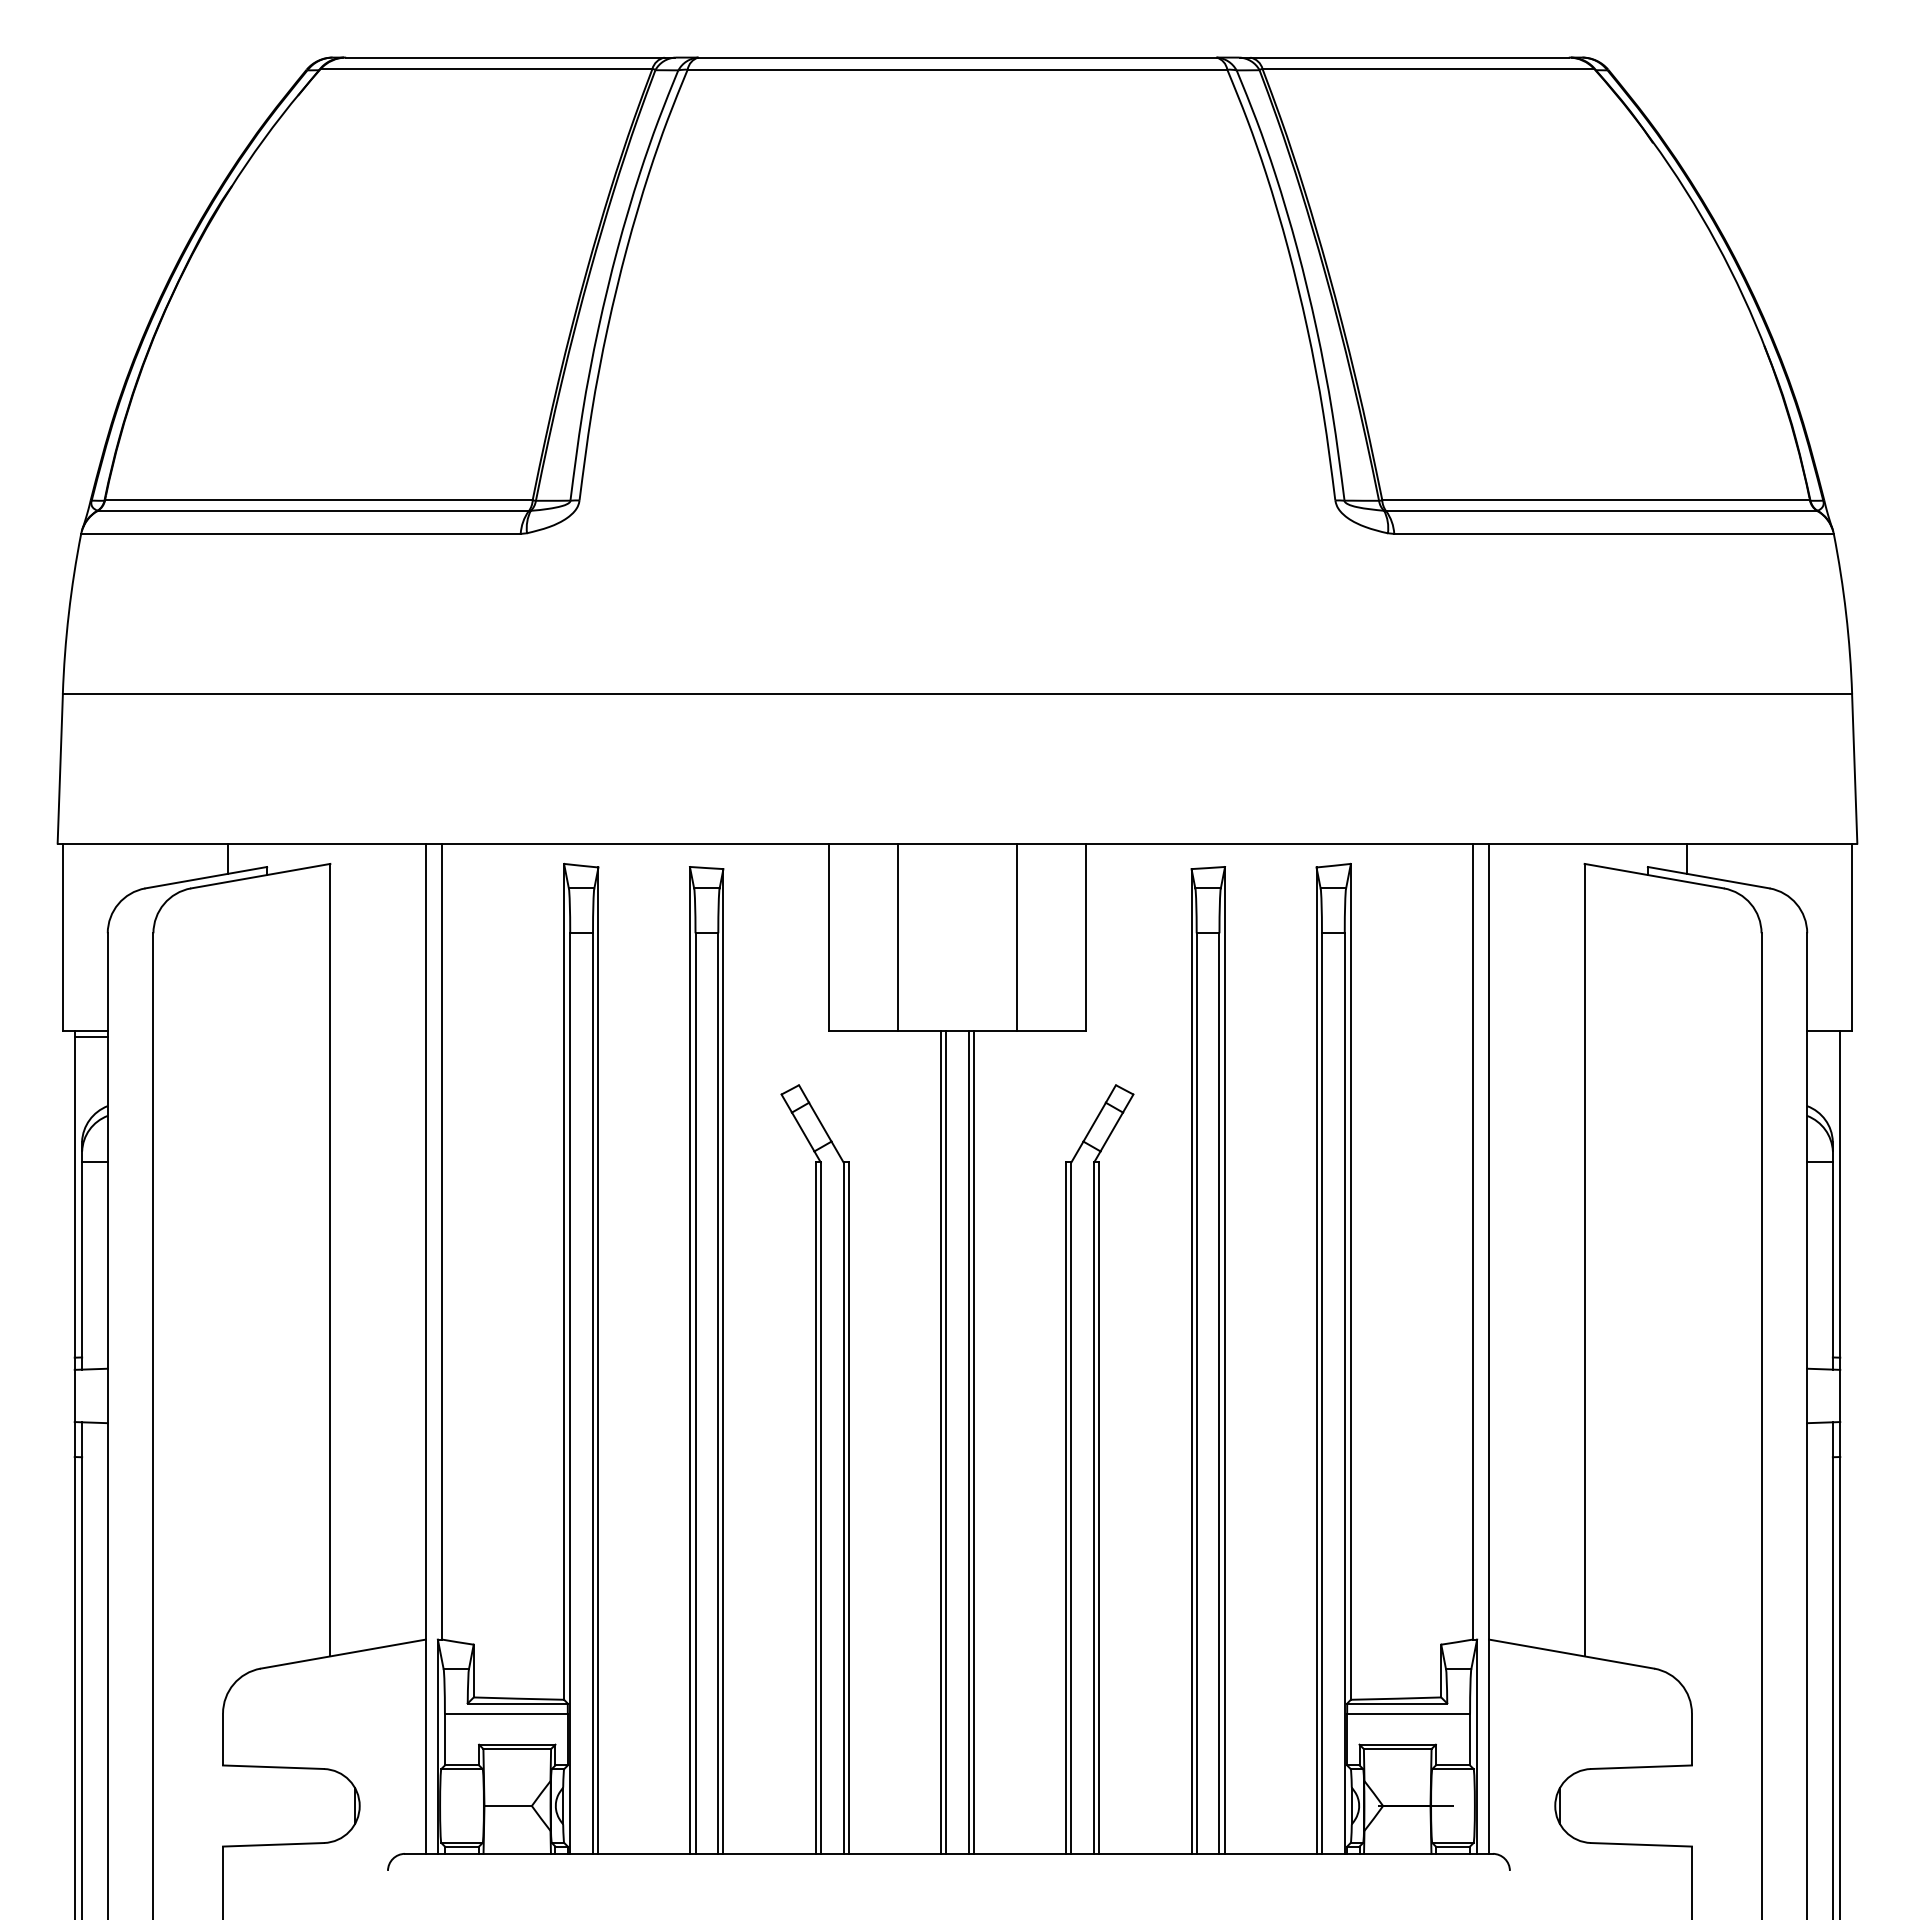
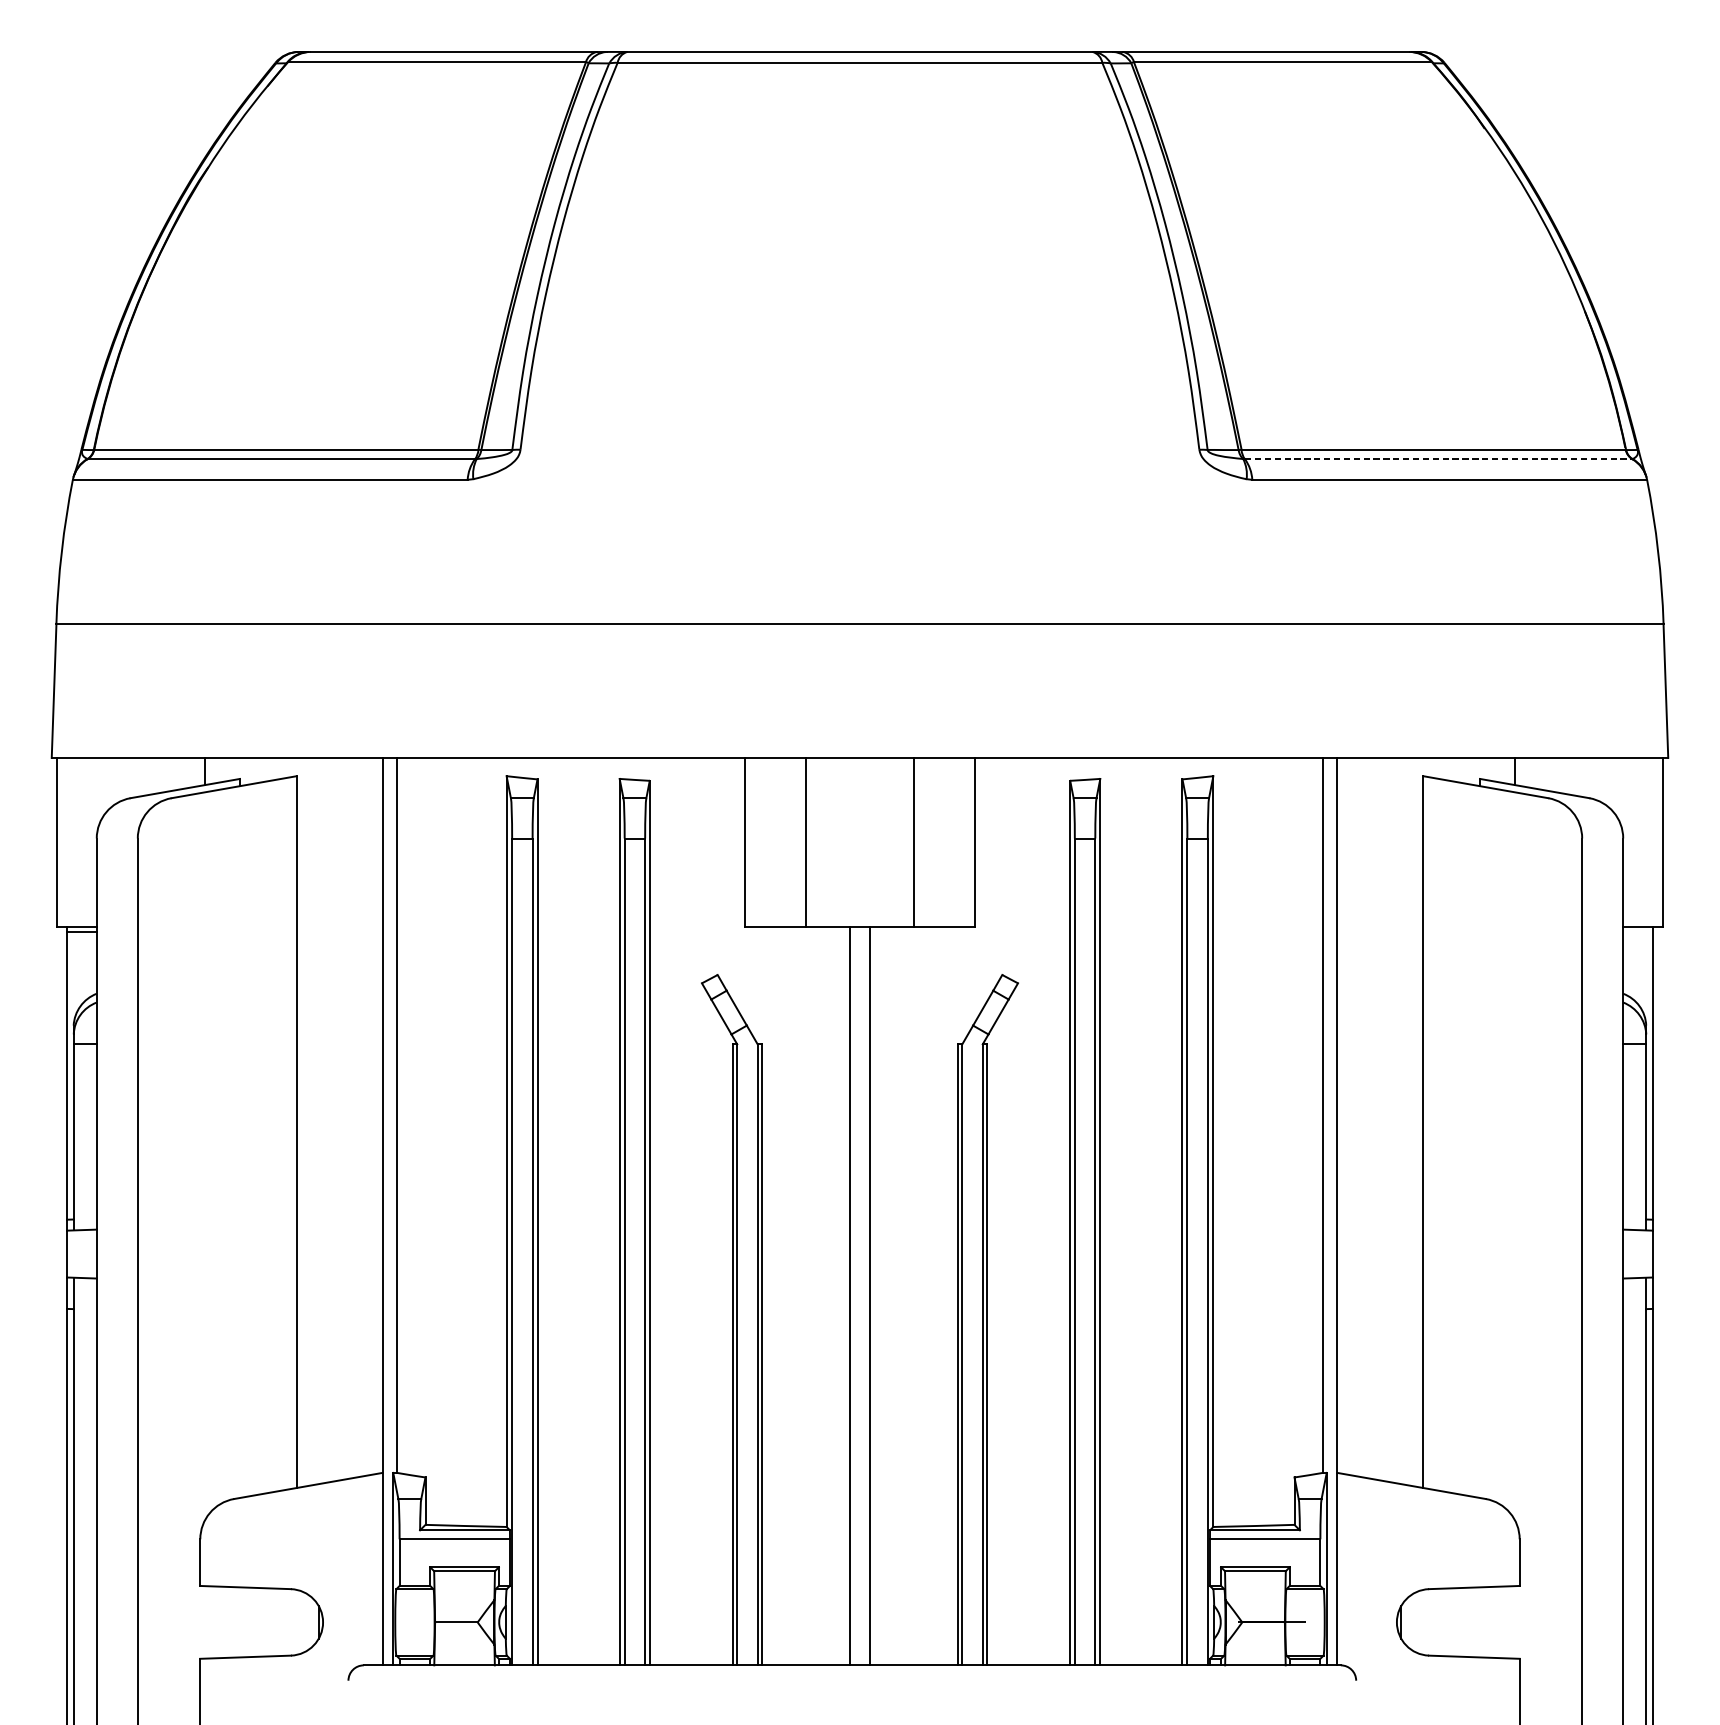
line: (1601, 511) -> (1438, 459), solid -> dashed
line: (941, 1442) -> (845, 1295), removed
line: (973, 1442) -> (874, 1295), removed

